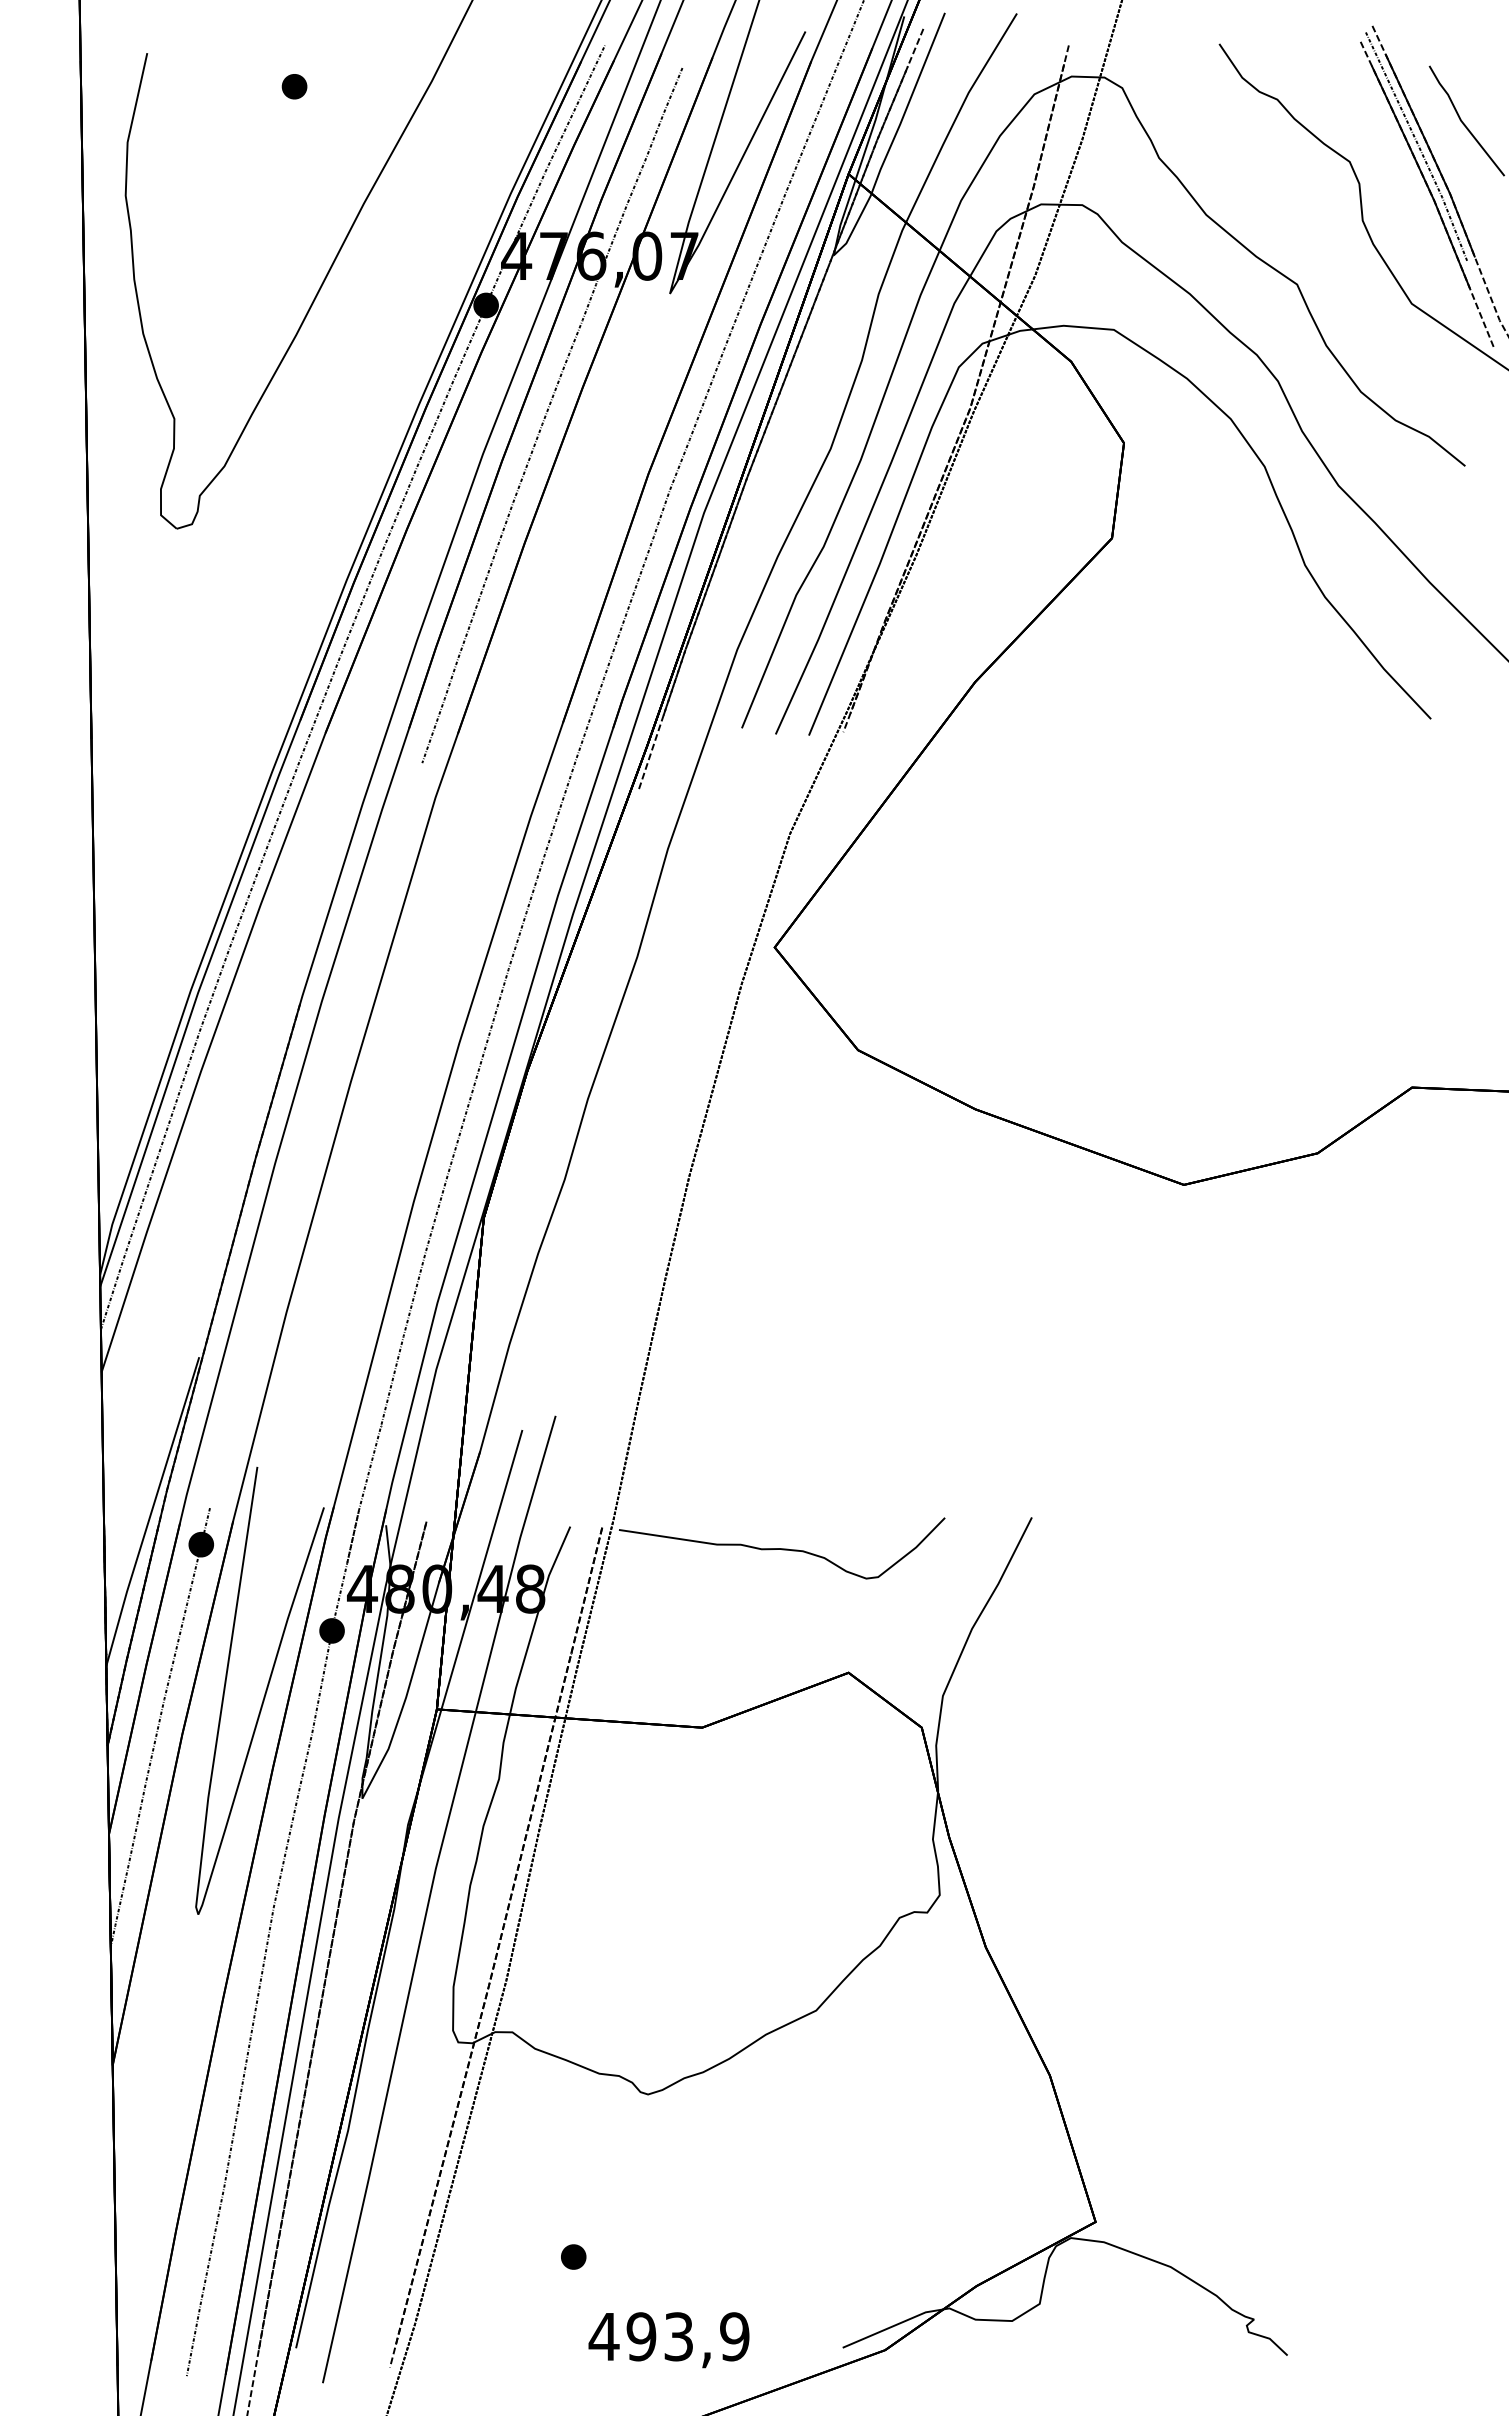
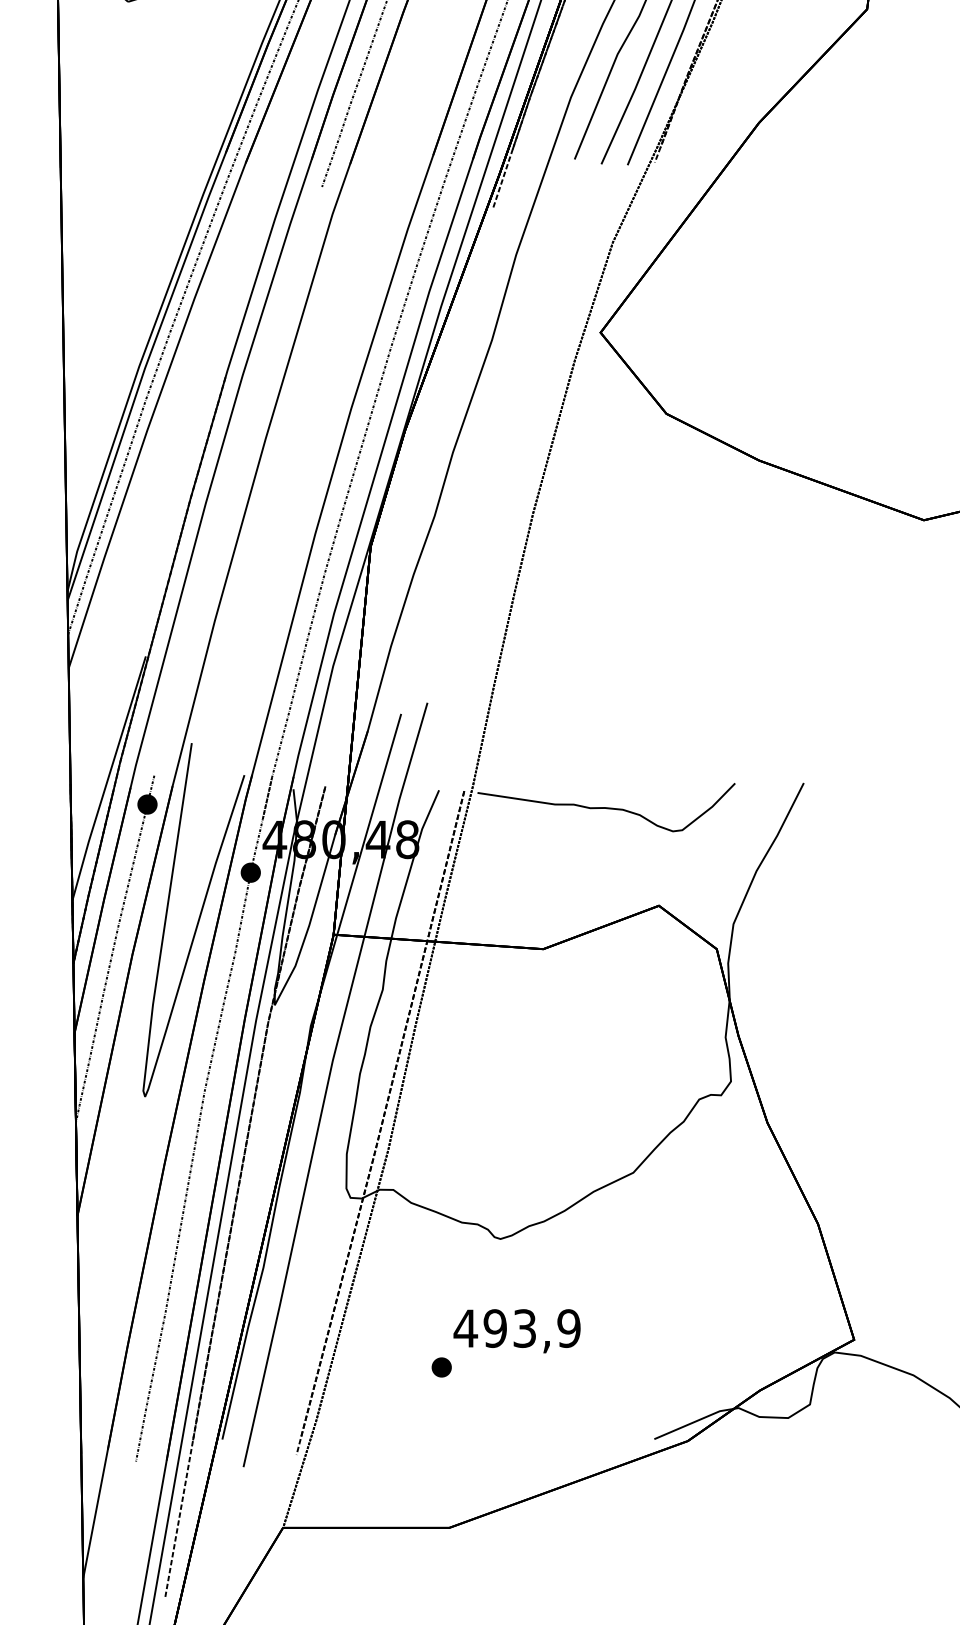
text: (668, 2340) -> (516, 1331), moved

